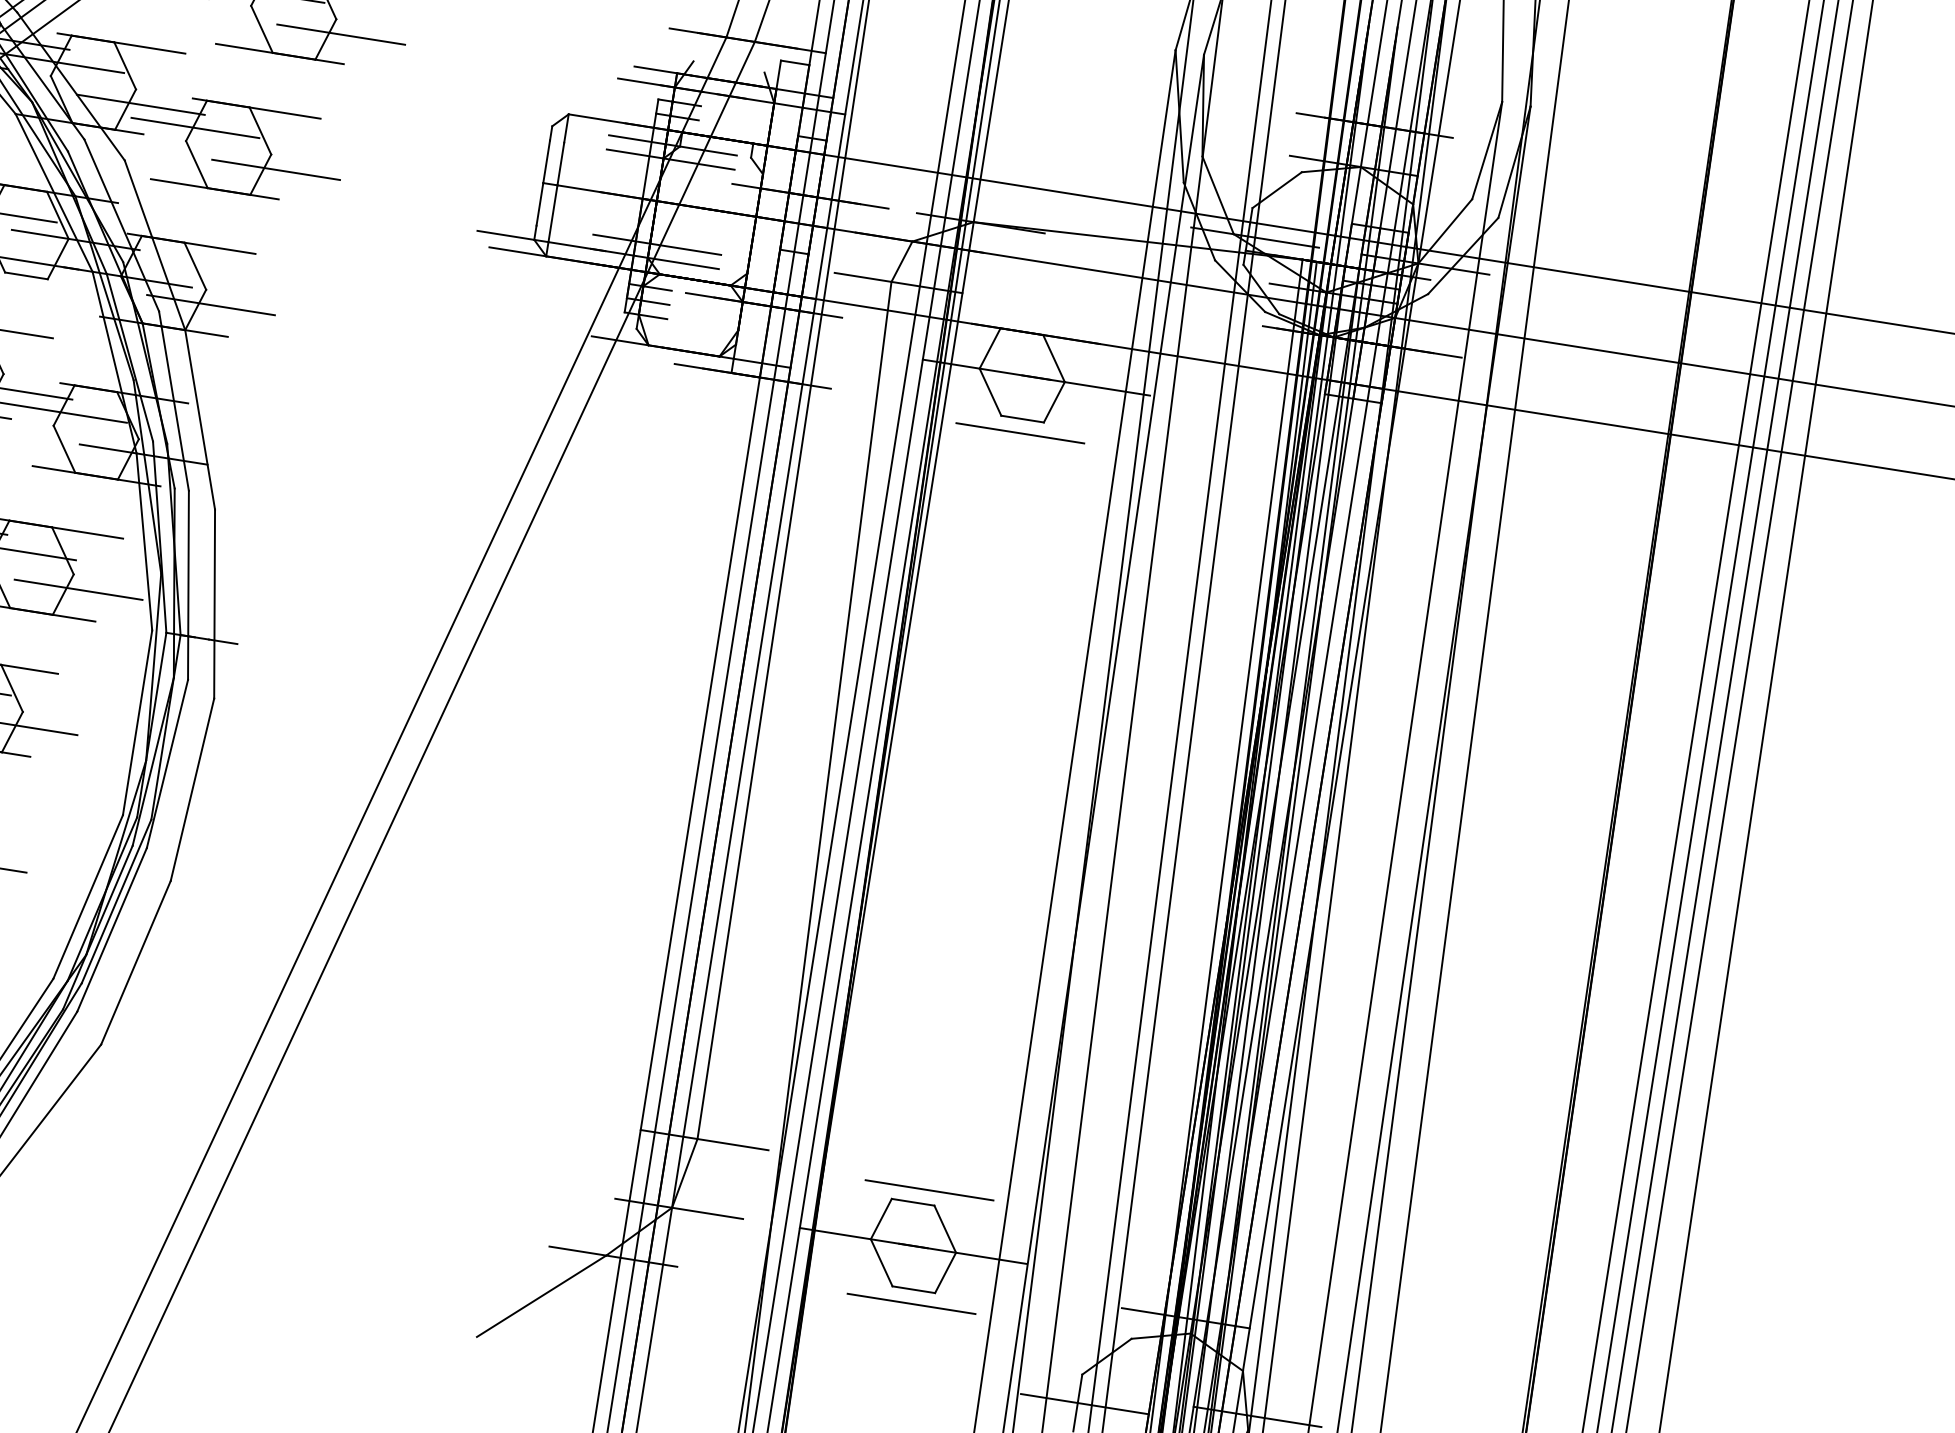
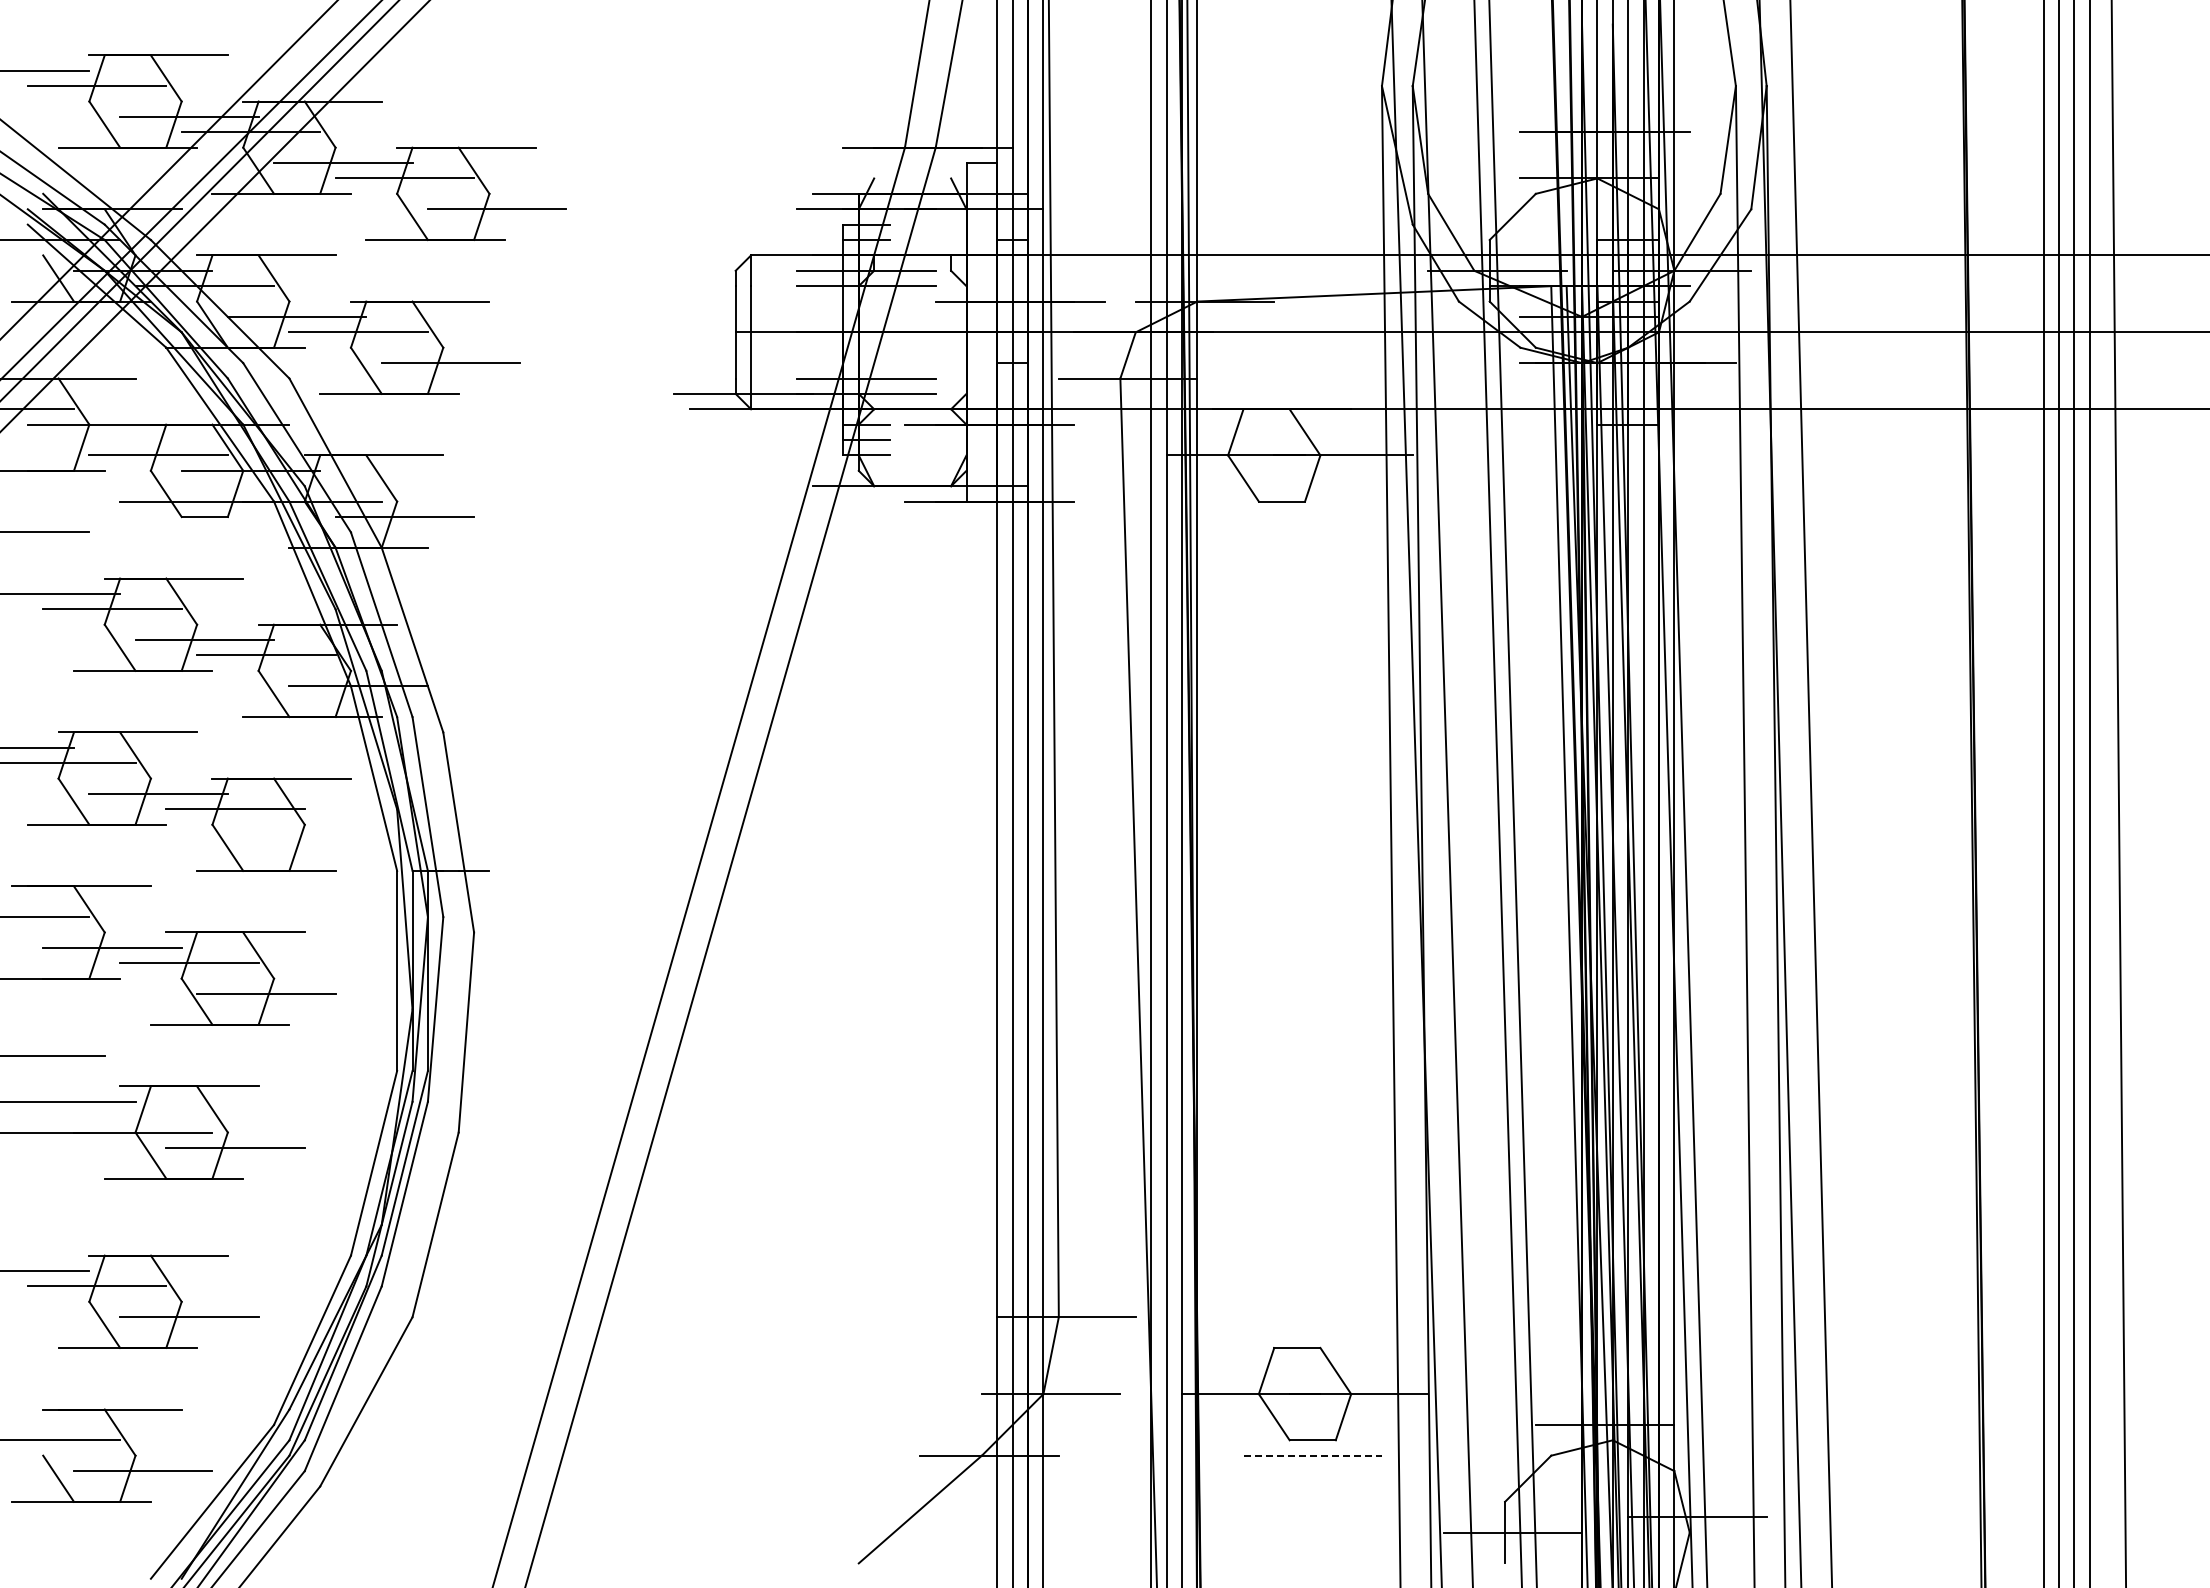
line: (1019, 432) -> (1281, 516), removed
line: (78, 590) -> (312, 840), removed
line: (929, 1190) -> (1312, 1332), removed
line: (912, 1303) -> (1313, 1455), solid -> dashed

